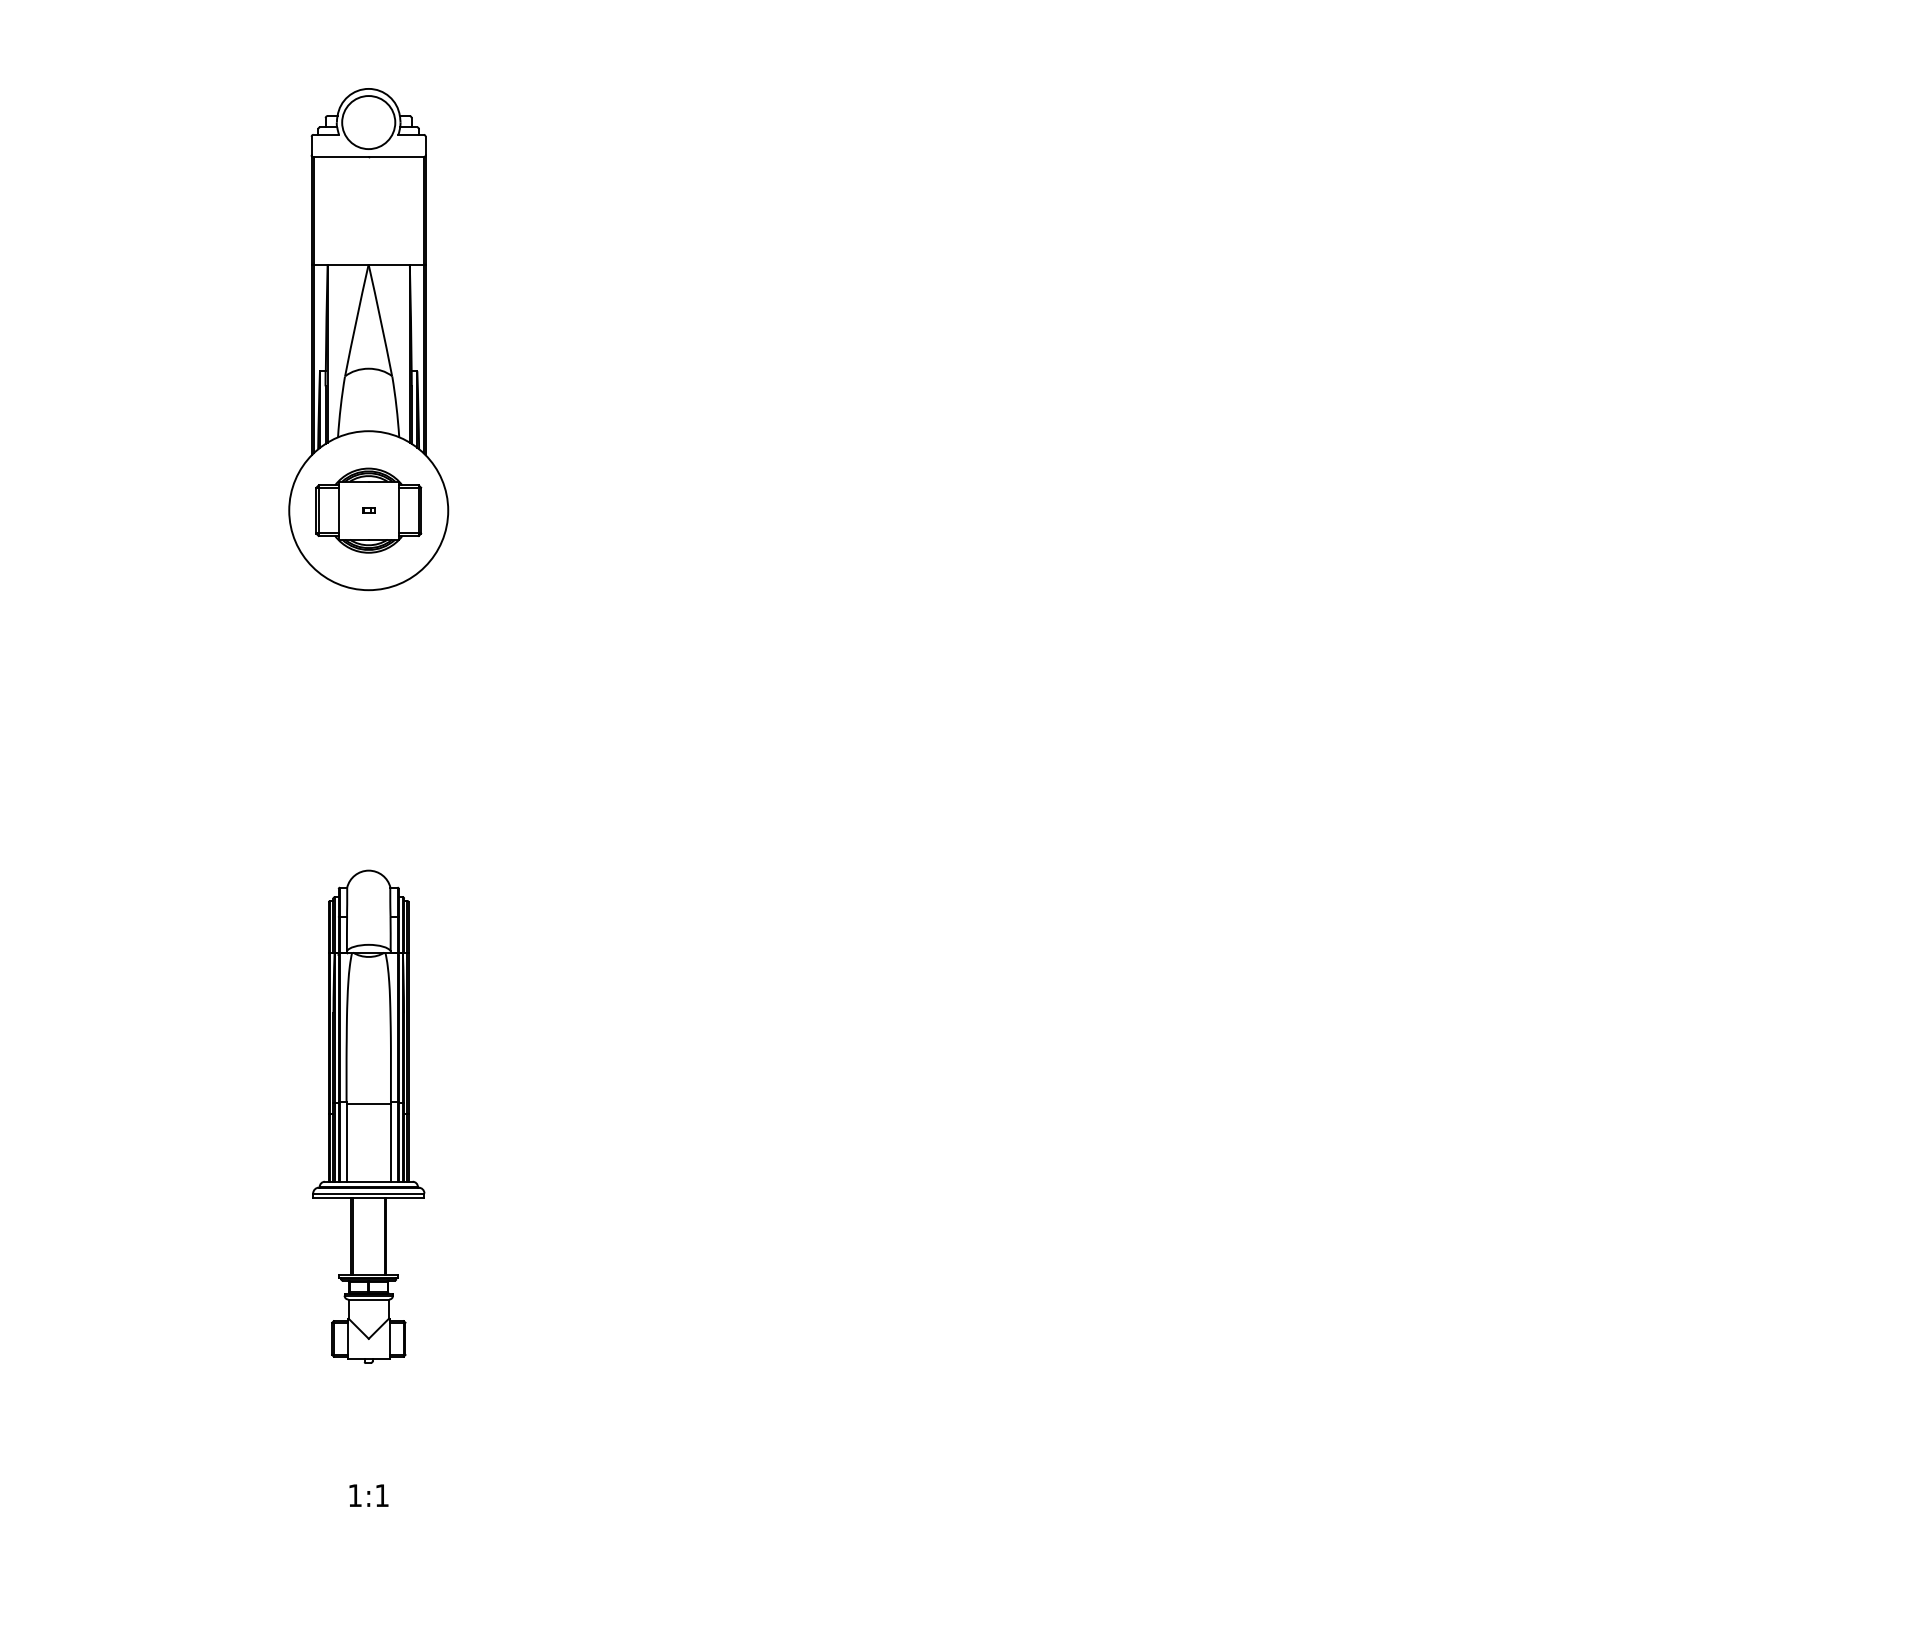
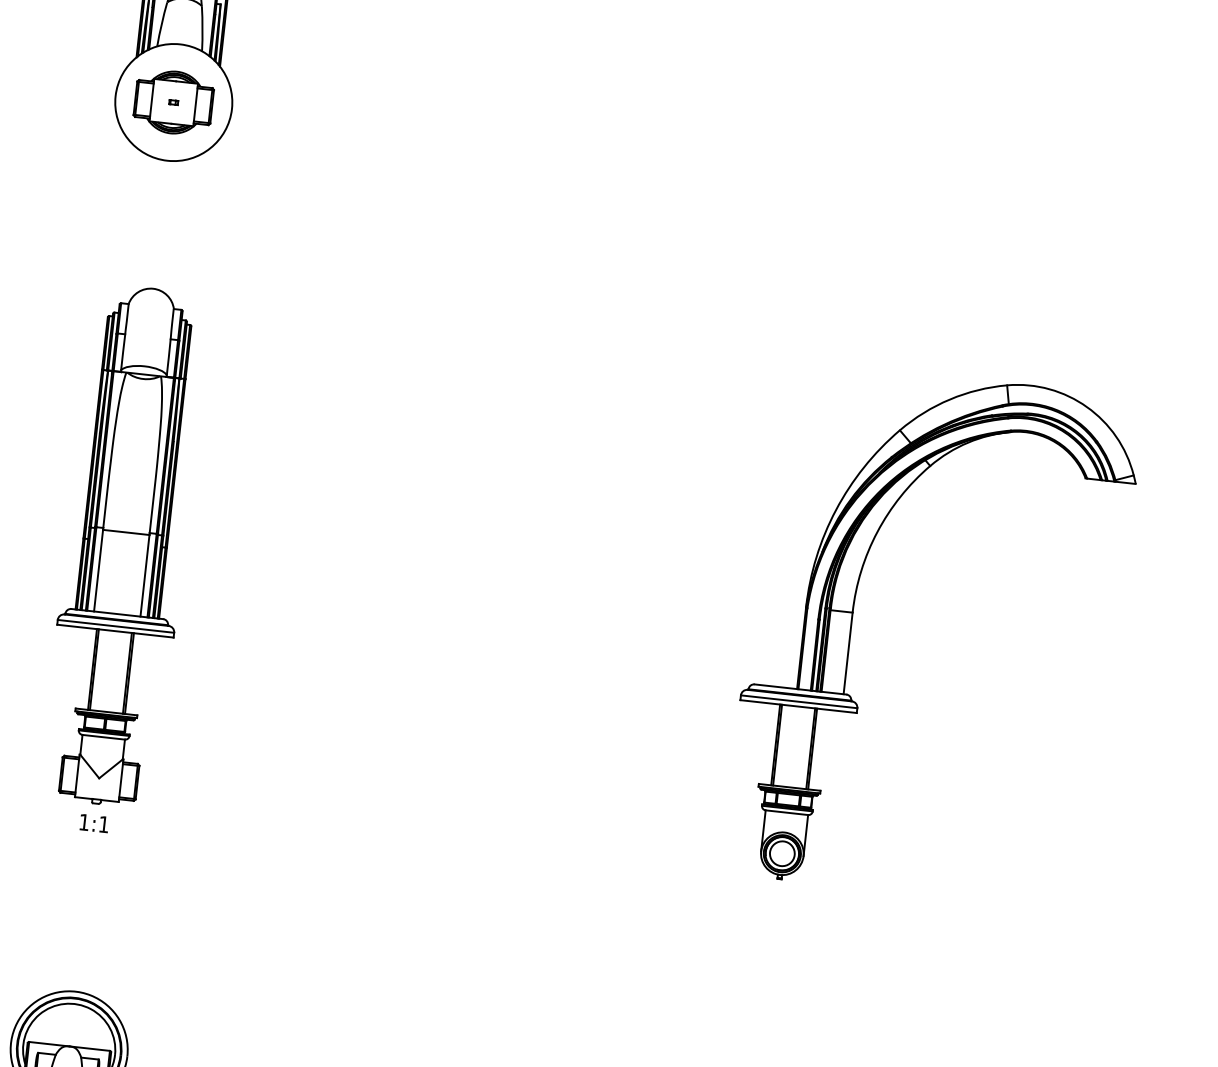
part: (368, 1116) -> (124, 545), size x1.43
part: (1361, 1116) -> (851, 626), added

